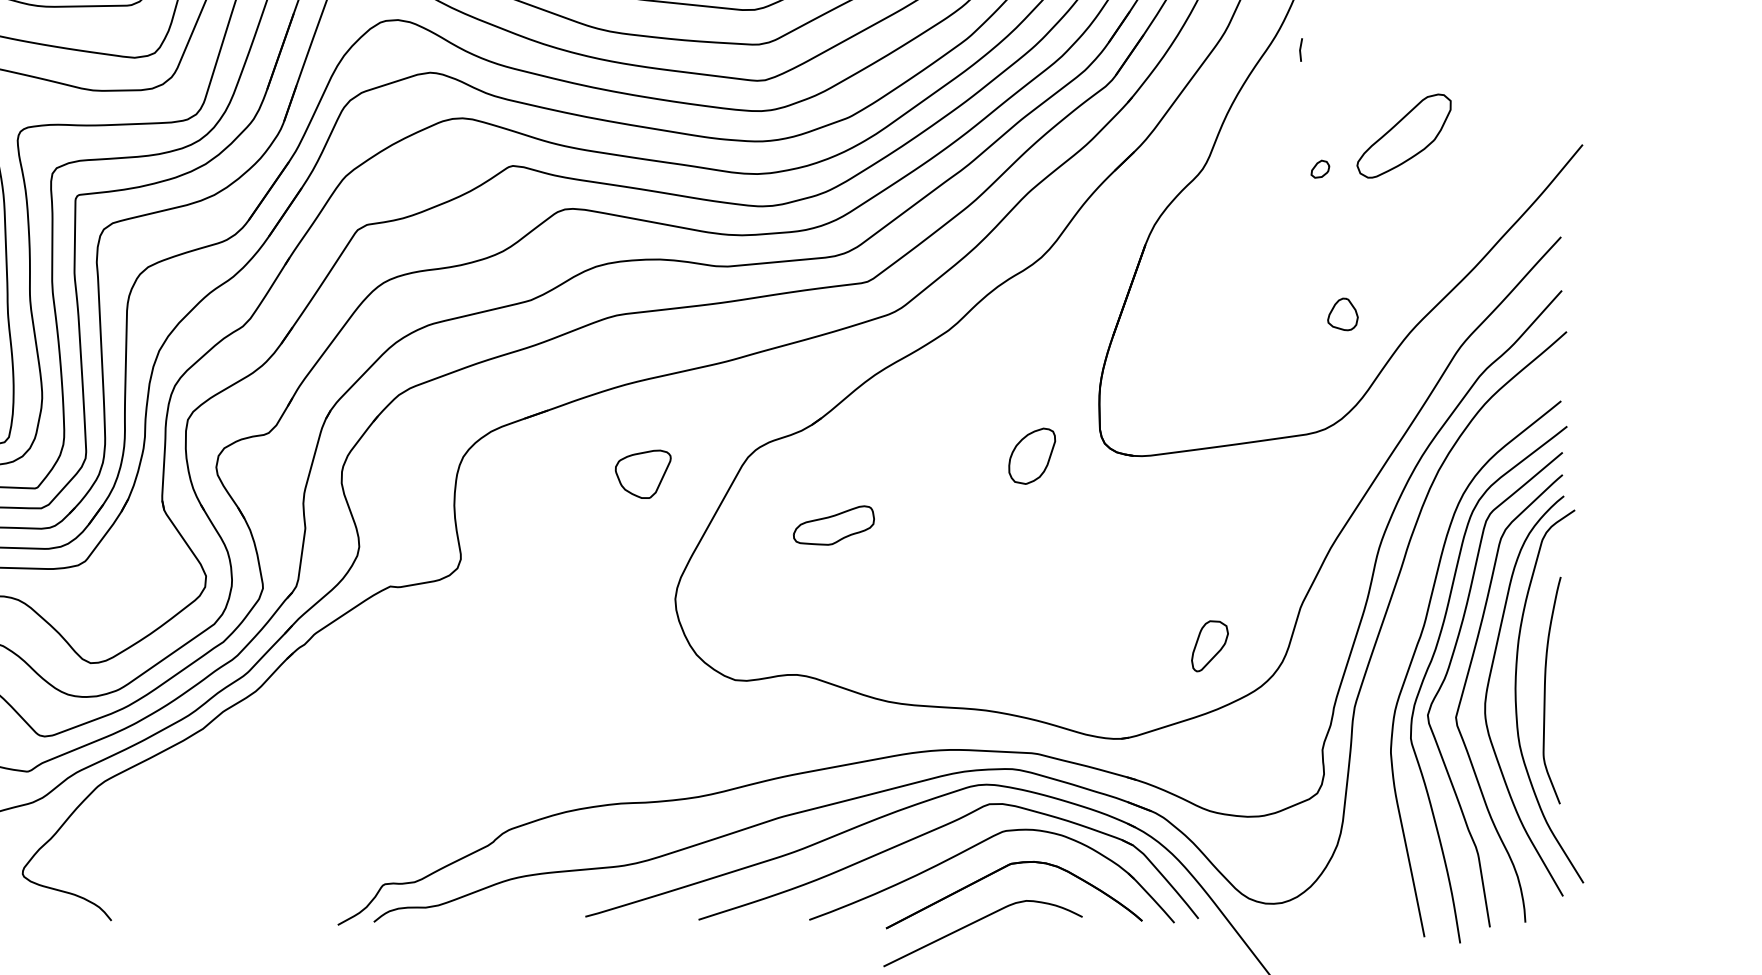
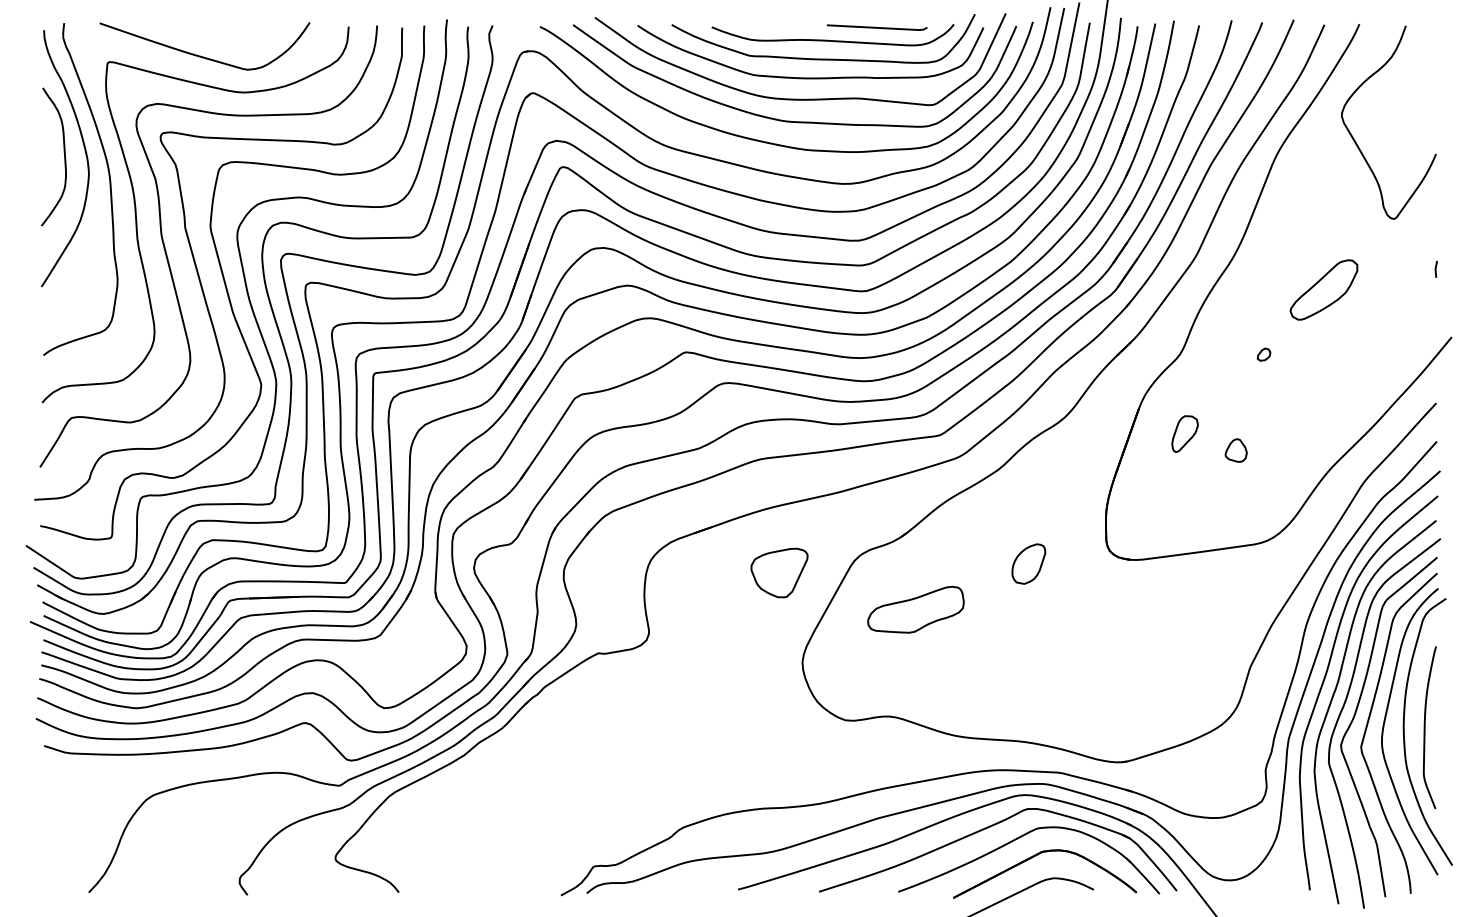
line: (1300, 48) -> (1435, 268), moved
part: (1403, 135) -> (1323, 289), moved
part: (1341, 314) -> (1235, 450), moved
part: (1031, 455) -> (1028, 563), moved
part: (643, 473) -> (779, 572), size x1.43
part: (833, 525) -> (915, 609), size x1.67
curve: (1406, 623) -> (1325, 679), added
part: (1209, 645) -> (1184, 433), moved

